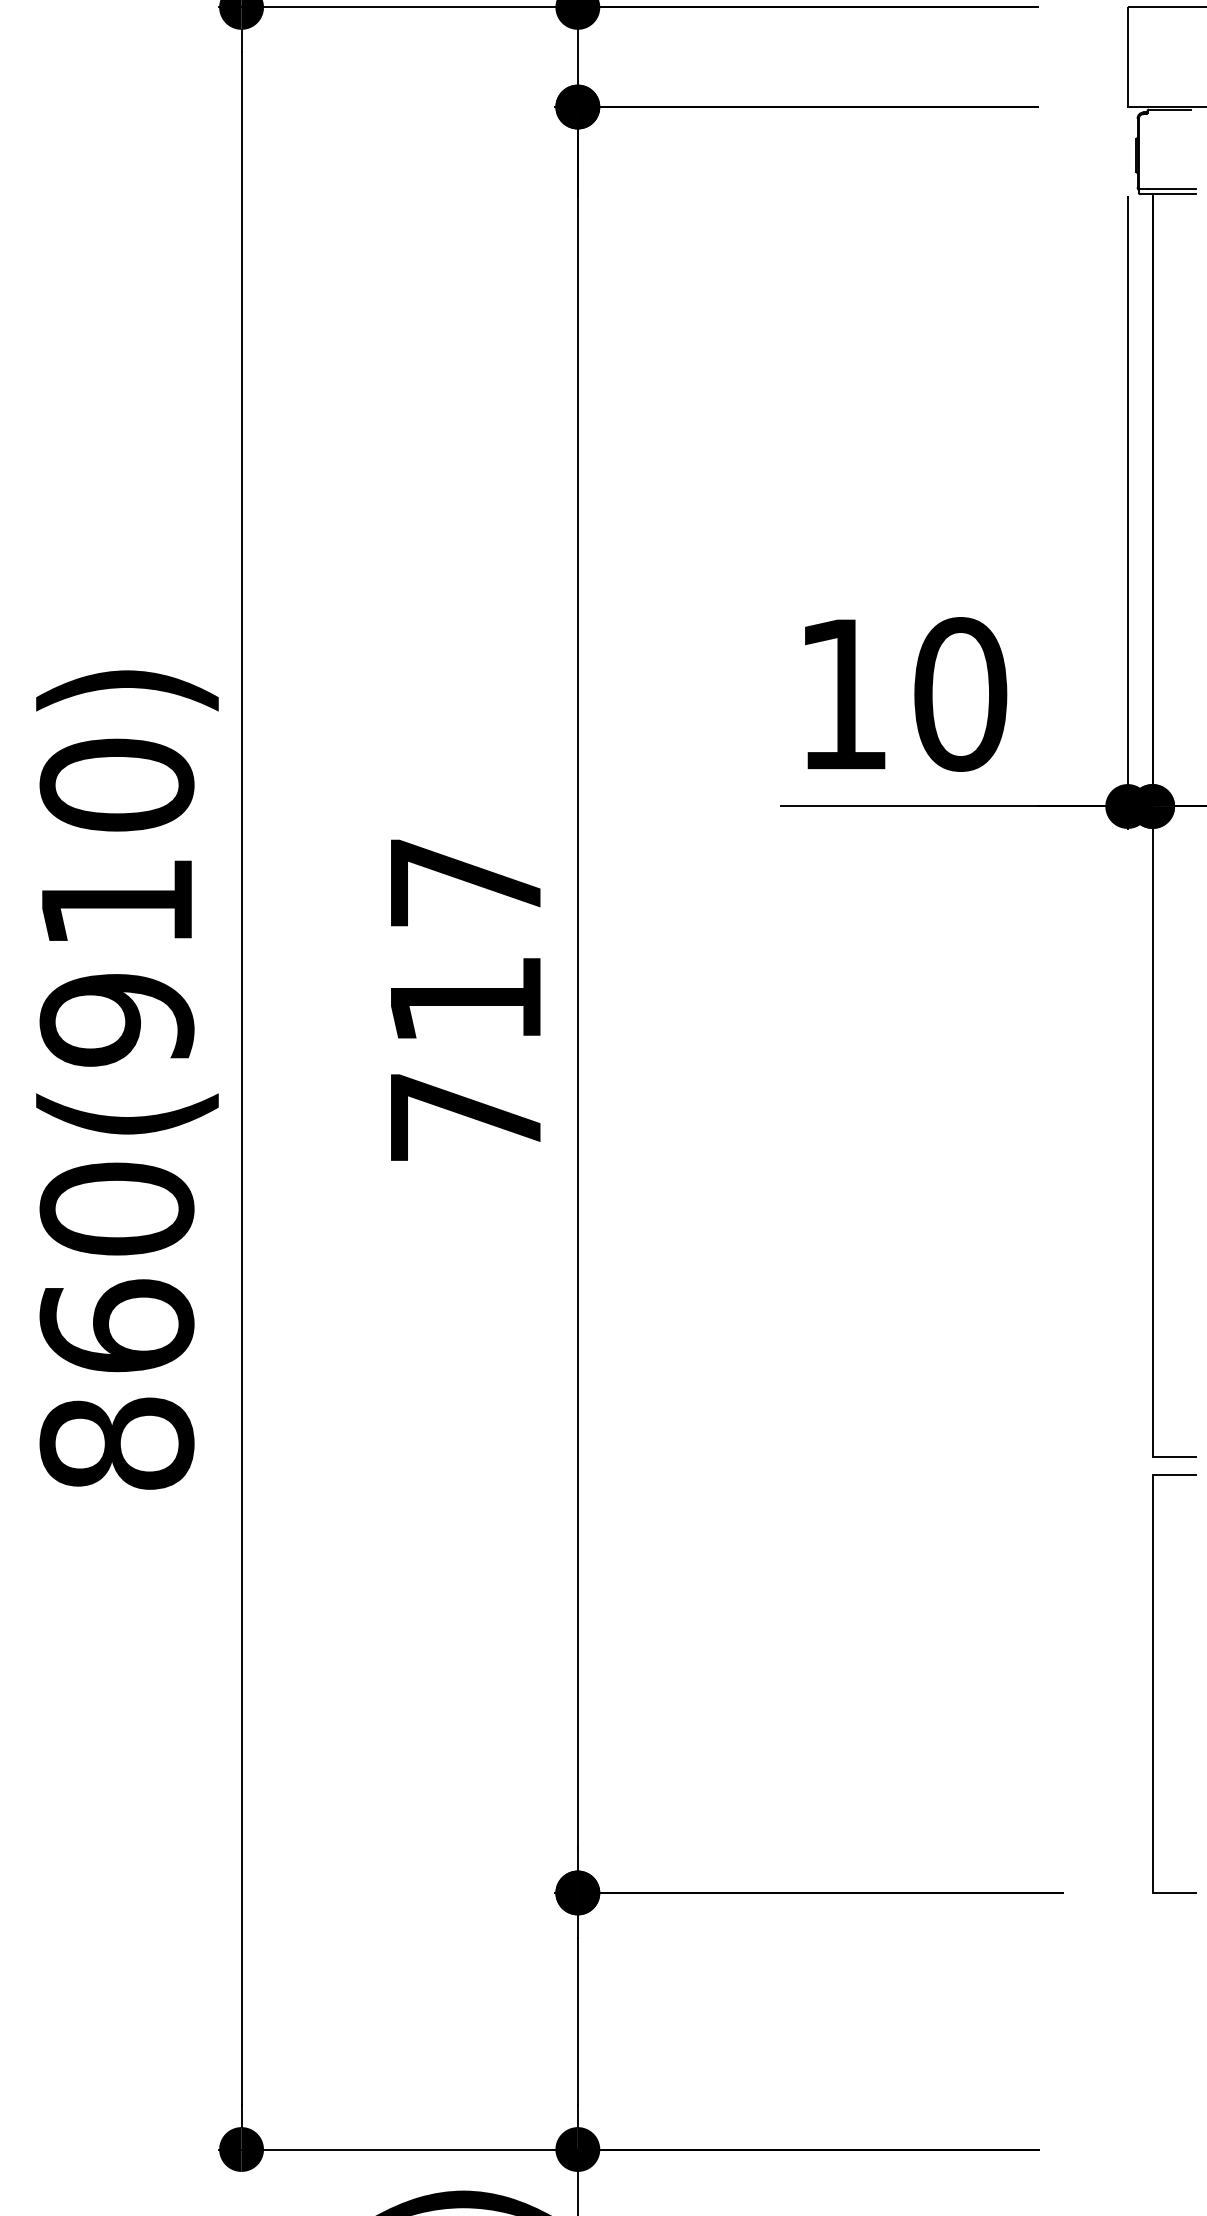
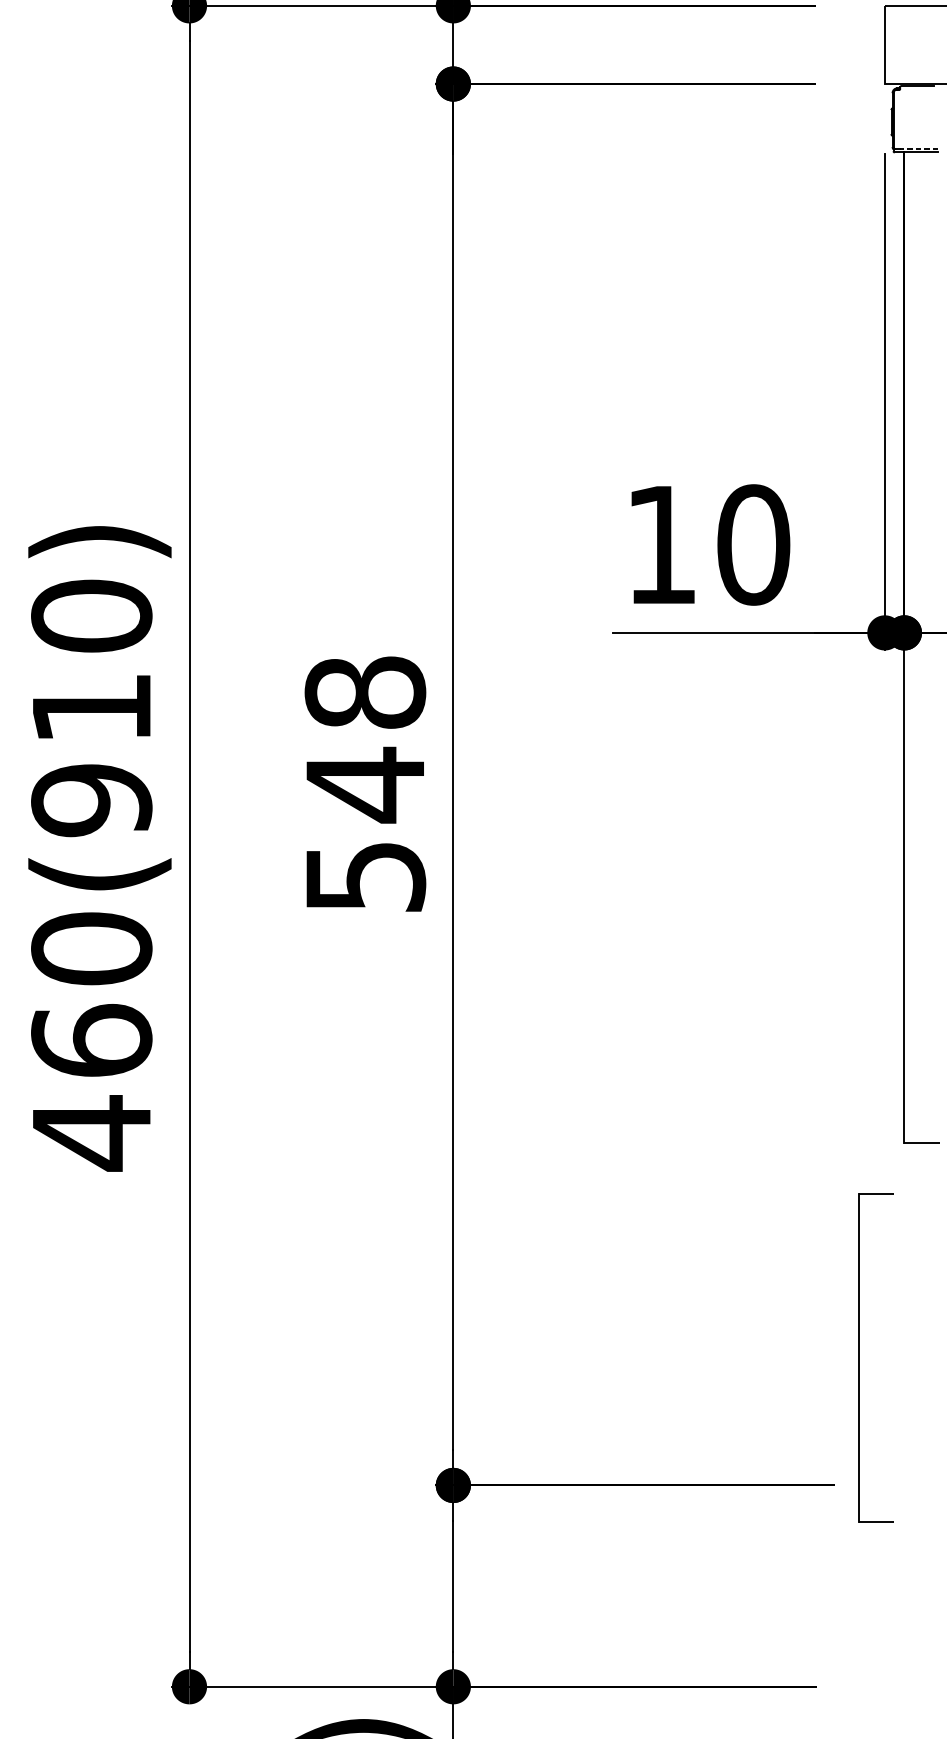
line: (1171, 189) -> (919, 148), solid -> dashed
text: (465, 998) -> (365, 783), 717 -> 548
text: (116, 1444) -> (91, 1133), 860(910) -> 460(910)
part: (1153, 1683) -> (859, 1357), moved

